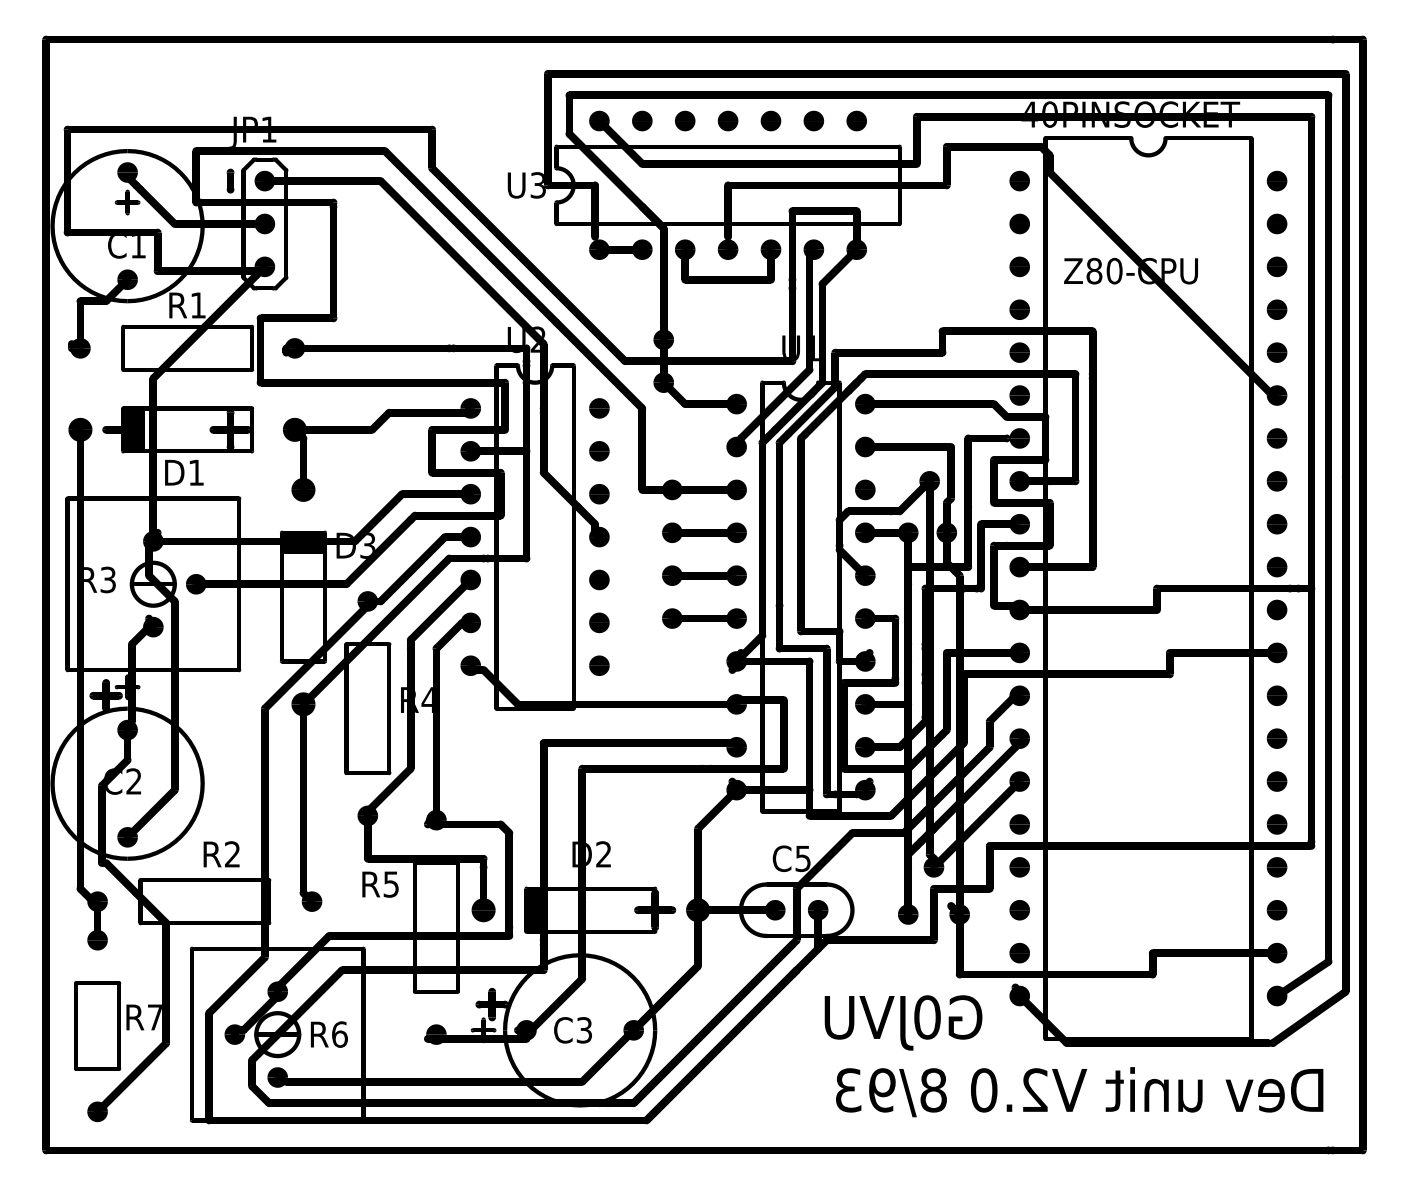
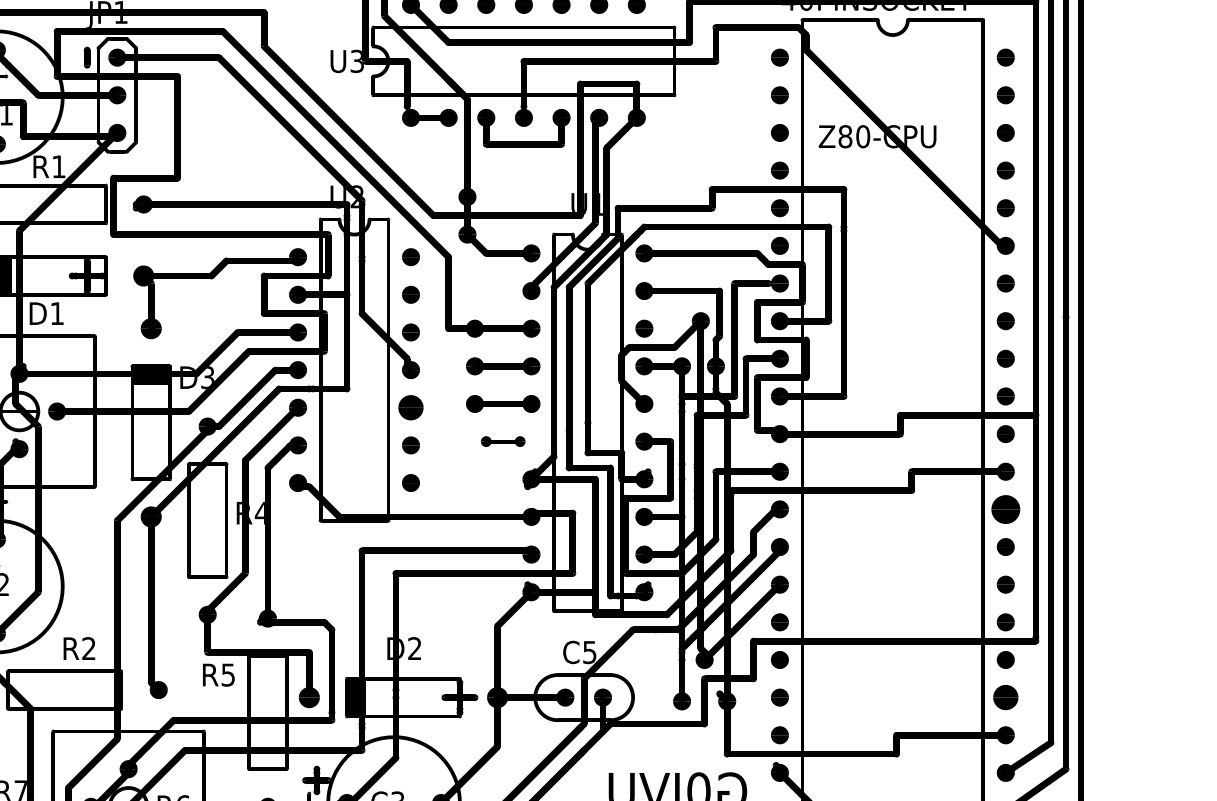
part: (599, 579) -> (411, 407), size x1.4
part: (704, 618) -> (503, 441), size x0.6
part: (1276, 695) -> (1005, 509), size x1.6
part: (1276, 910) -> (1005, 697), size x1.4

